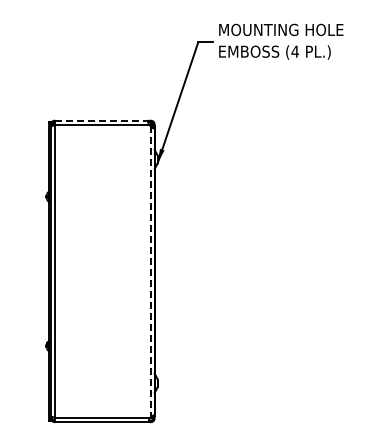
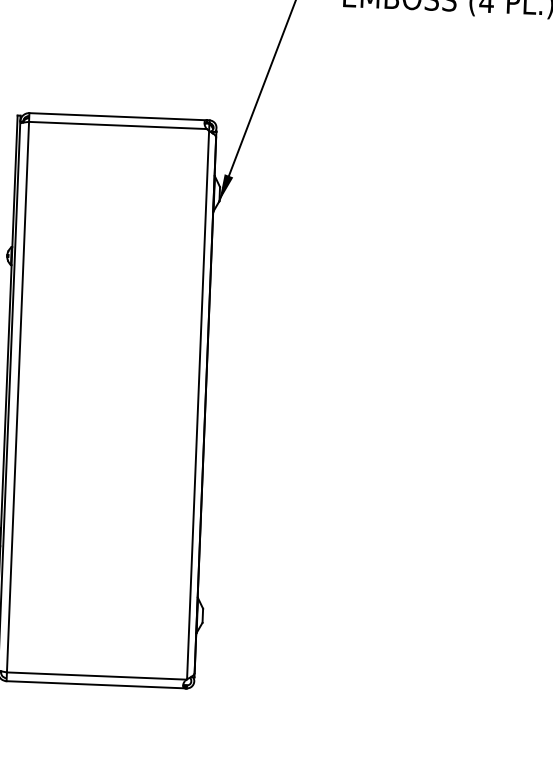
line: (102, 120) -> (118, 116), dashed -> solid
line: (150, 271) -> (197, 404), dashed -> solid

